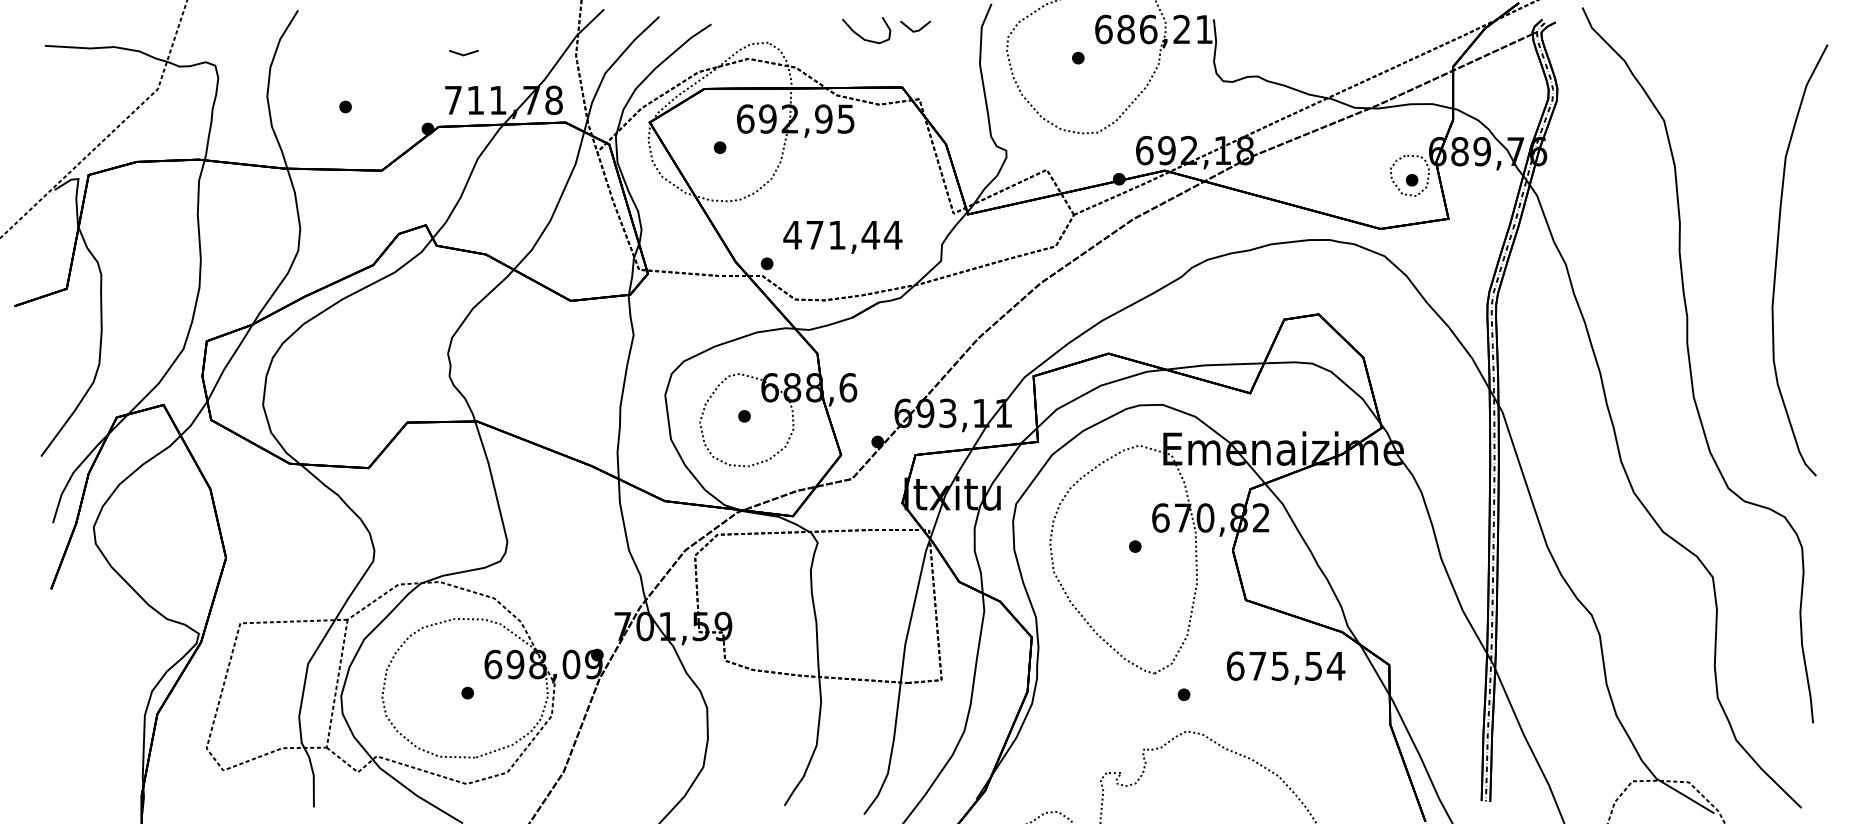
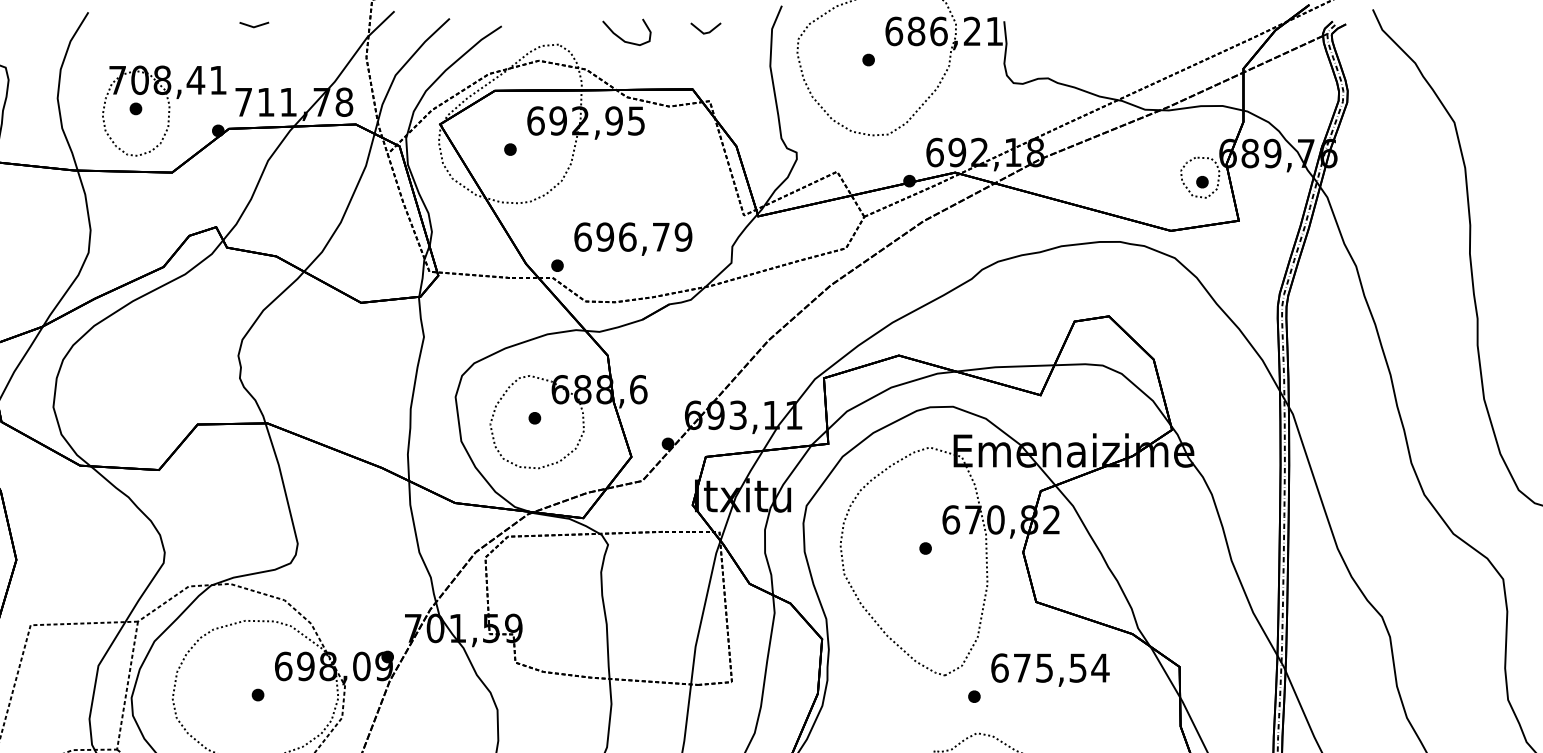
curve: (863, 37) -> (623, 39), moved
line: (463, 54) -> (253, 26), moved
part: (373, 108) -> (163, 110), added
text: (842, 234) -> (632, 236), 471,44 -> 696,79
text: (1286, 667) -> (1050, 669), moved

